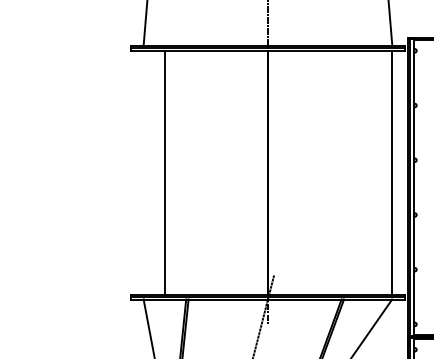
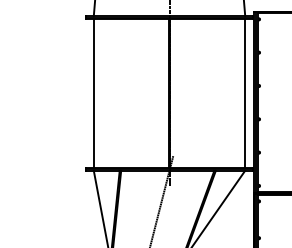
line: (164, 172) -> (93, 93), moved

